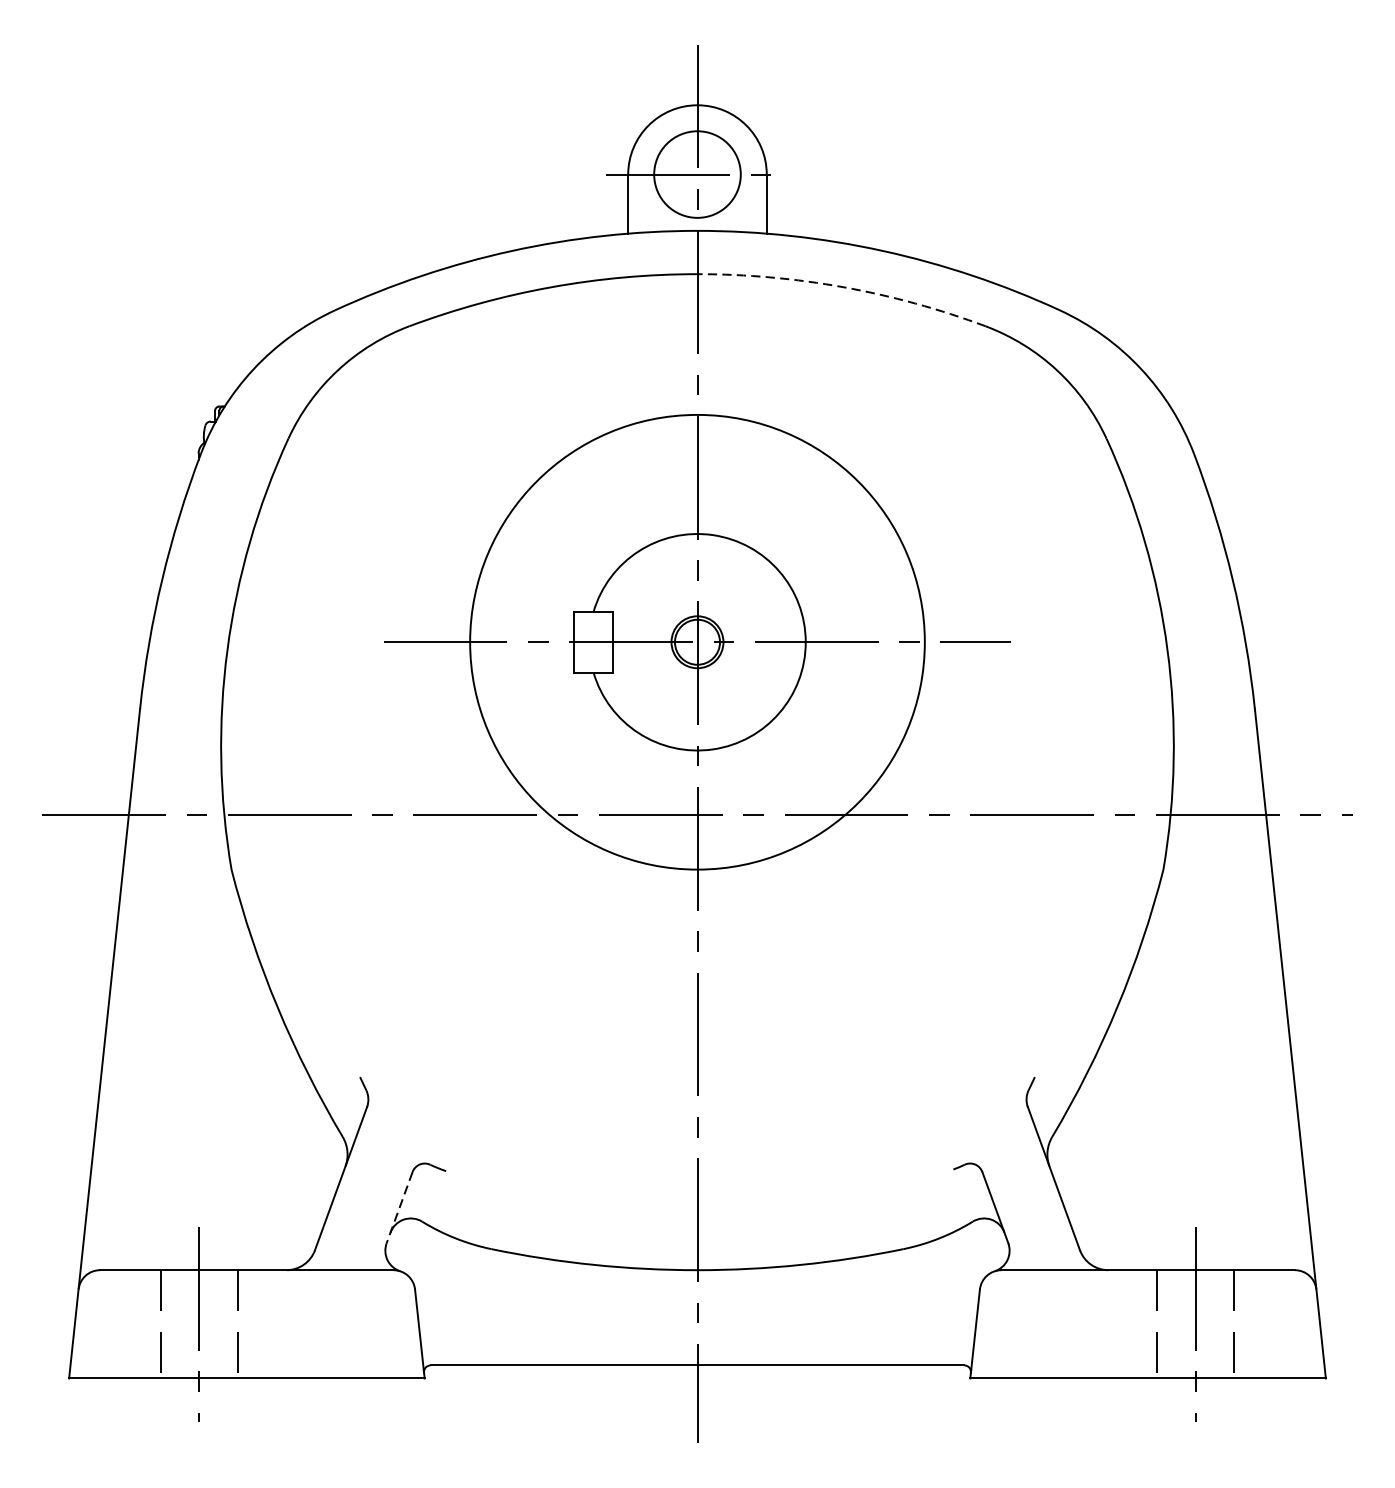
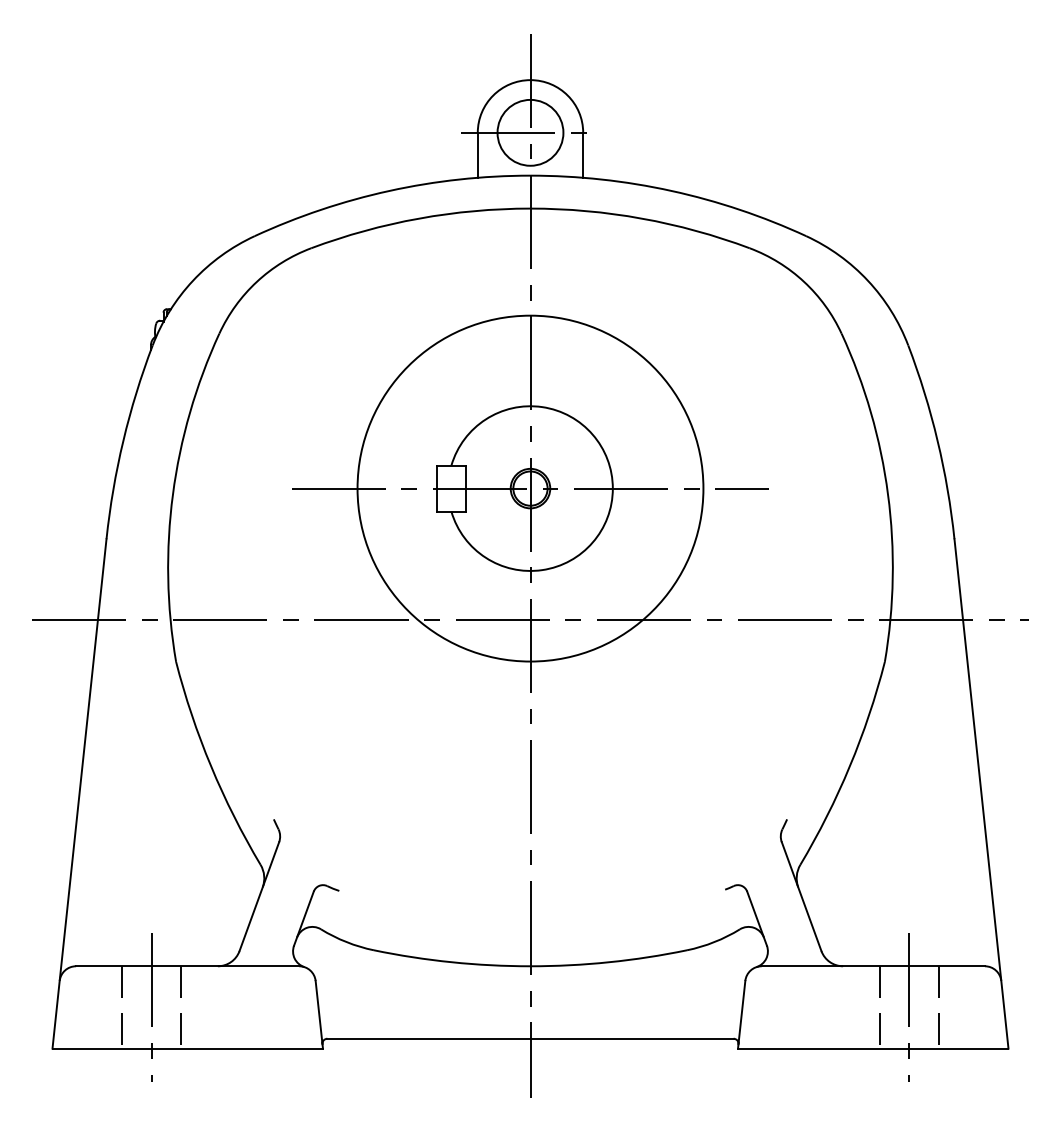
arc: (843, 287) -> (641, 218), dashed -> solid
line: (399, 1207) -> (303, 918), dashed -> solid

